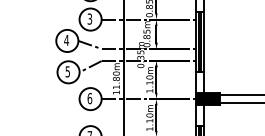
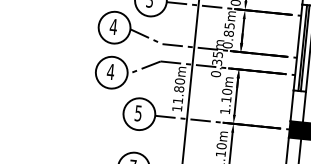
text: (67, 71) -> (110, 71), 5 -> 4
text: (89, 98) -> (137, 113), 6 -> 5

